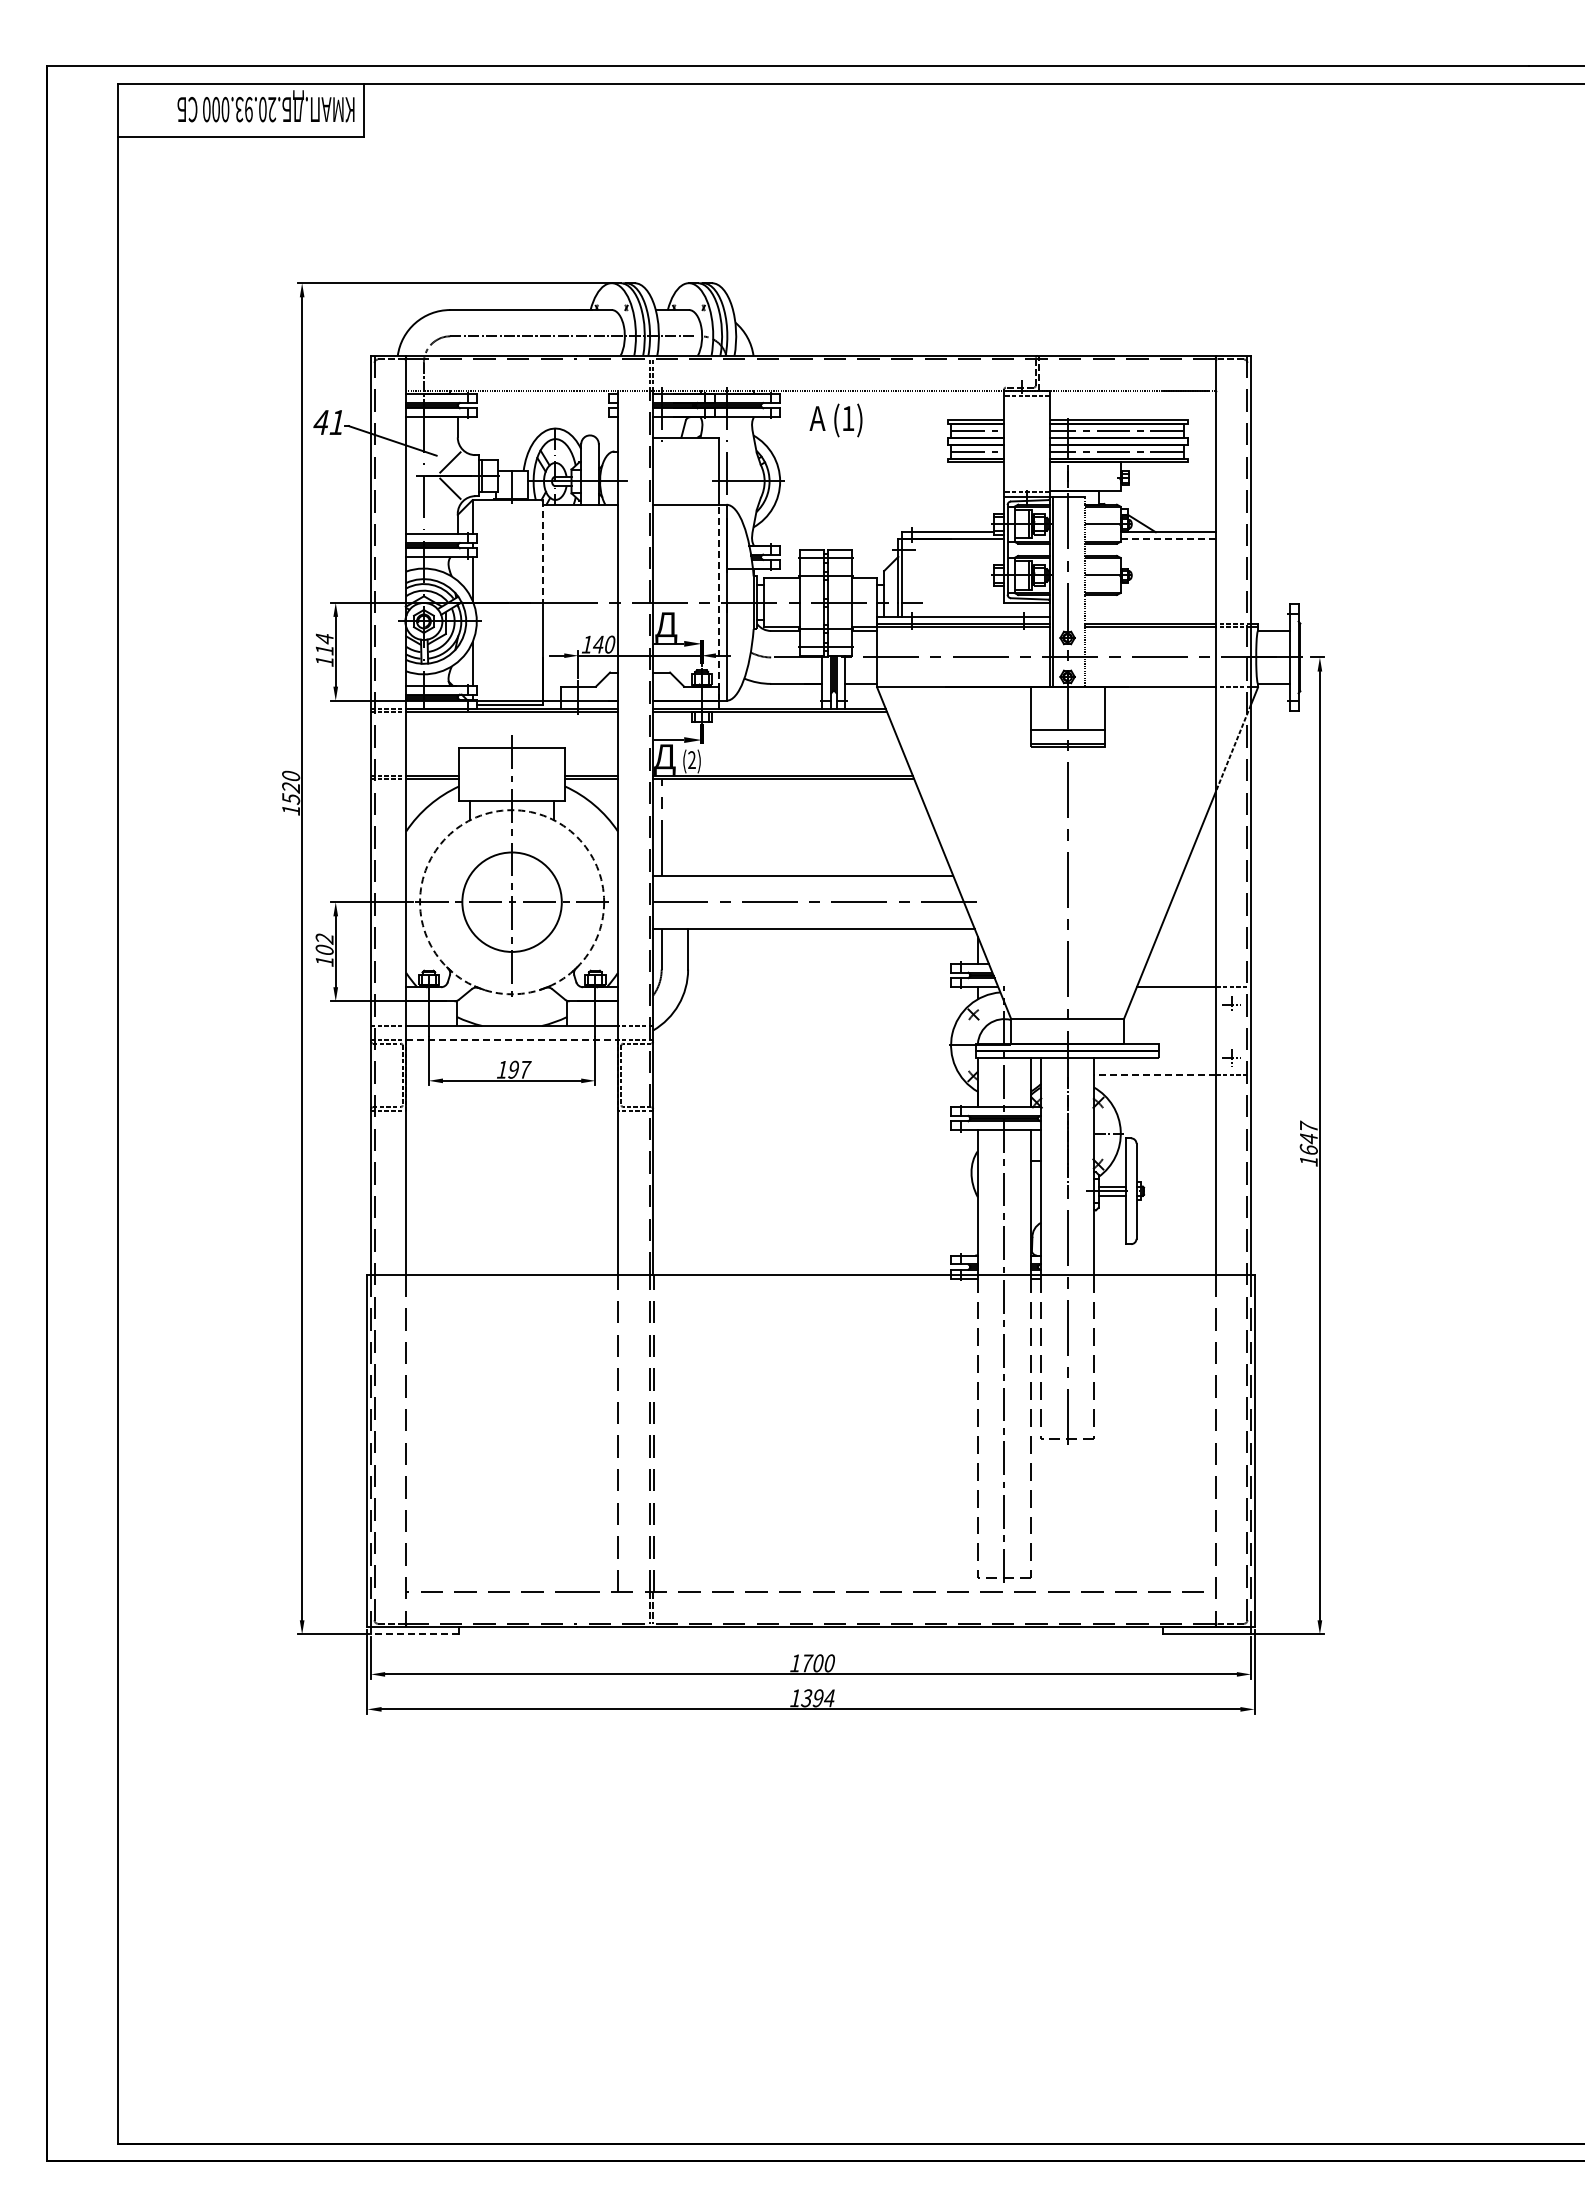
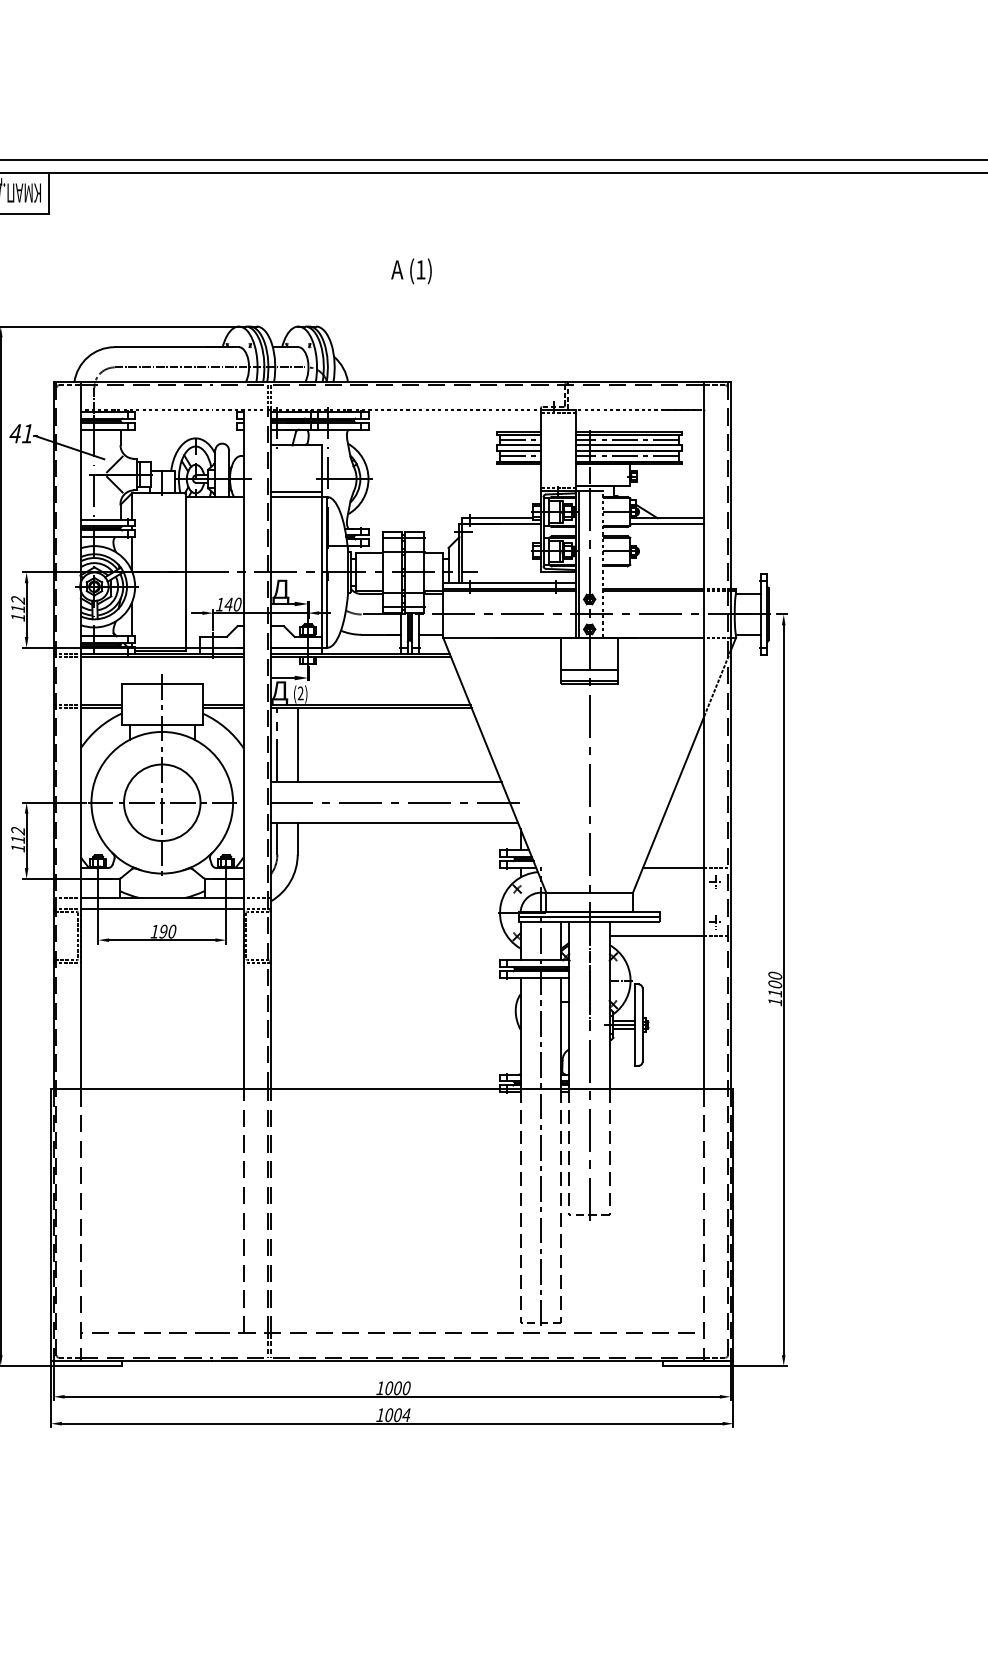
text: (835, 420) -> (411, 271), moved
line: (686, 497) -> (296, 491), added
line: (1168, 539) -> (667, 523), dashed -> solid
line: (543, 551) -> (186, 532), dashed -> solid
line: (719, 602) -> (321, 572), dashed -> solid
text: (324, 638) -> (17, 599), 114 -> 112
line: (688, 827) -> (298, 745), added
circle: (512, 902) -> (162, 802), dashed -> solid
text: (324, 949) -> (17, 839), 102 -> 112
line: (512, 1040) -> (162, 909), dashed -> solid
text: (525, 1069) -> (172, 931), 197 -> 190
line: (1154, 1075) -> (656, 936), dashed -> solid
text: (1308, 1137) -> (774, 983), 1647 -> 1100
line: (414, 1634) -> (87, 1366), dashed -> solid
text: (807, 1663) -> (389, 1388), 1700 -> 1000
text: (812, 1698) -> (393, 1415), 1394 -> 1004

